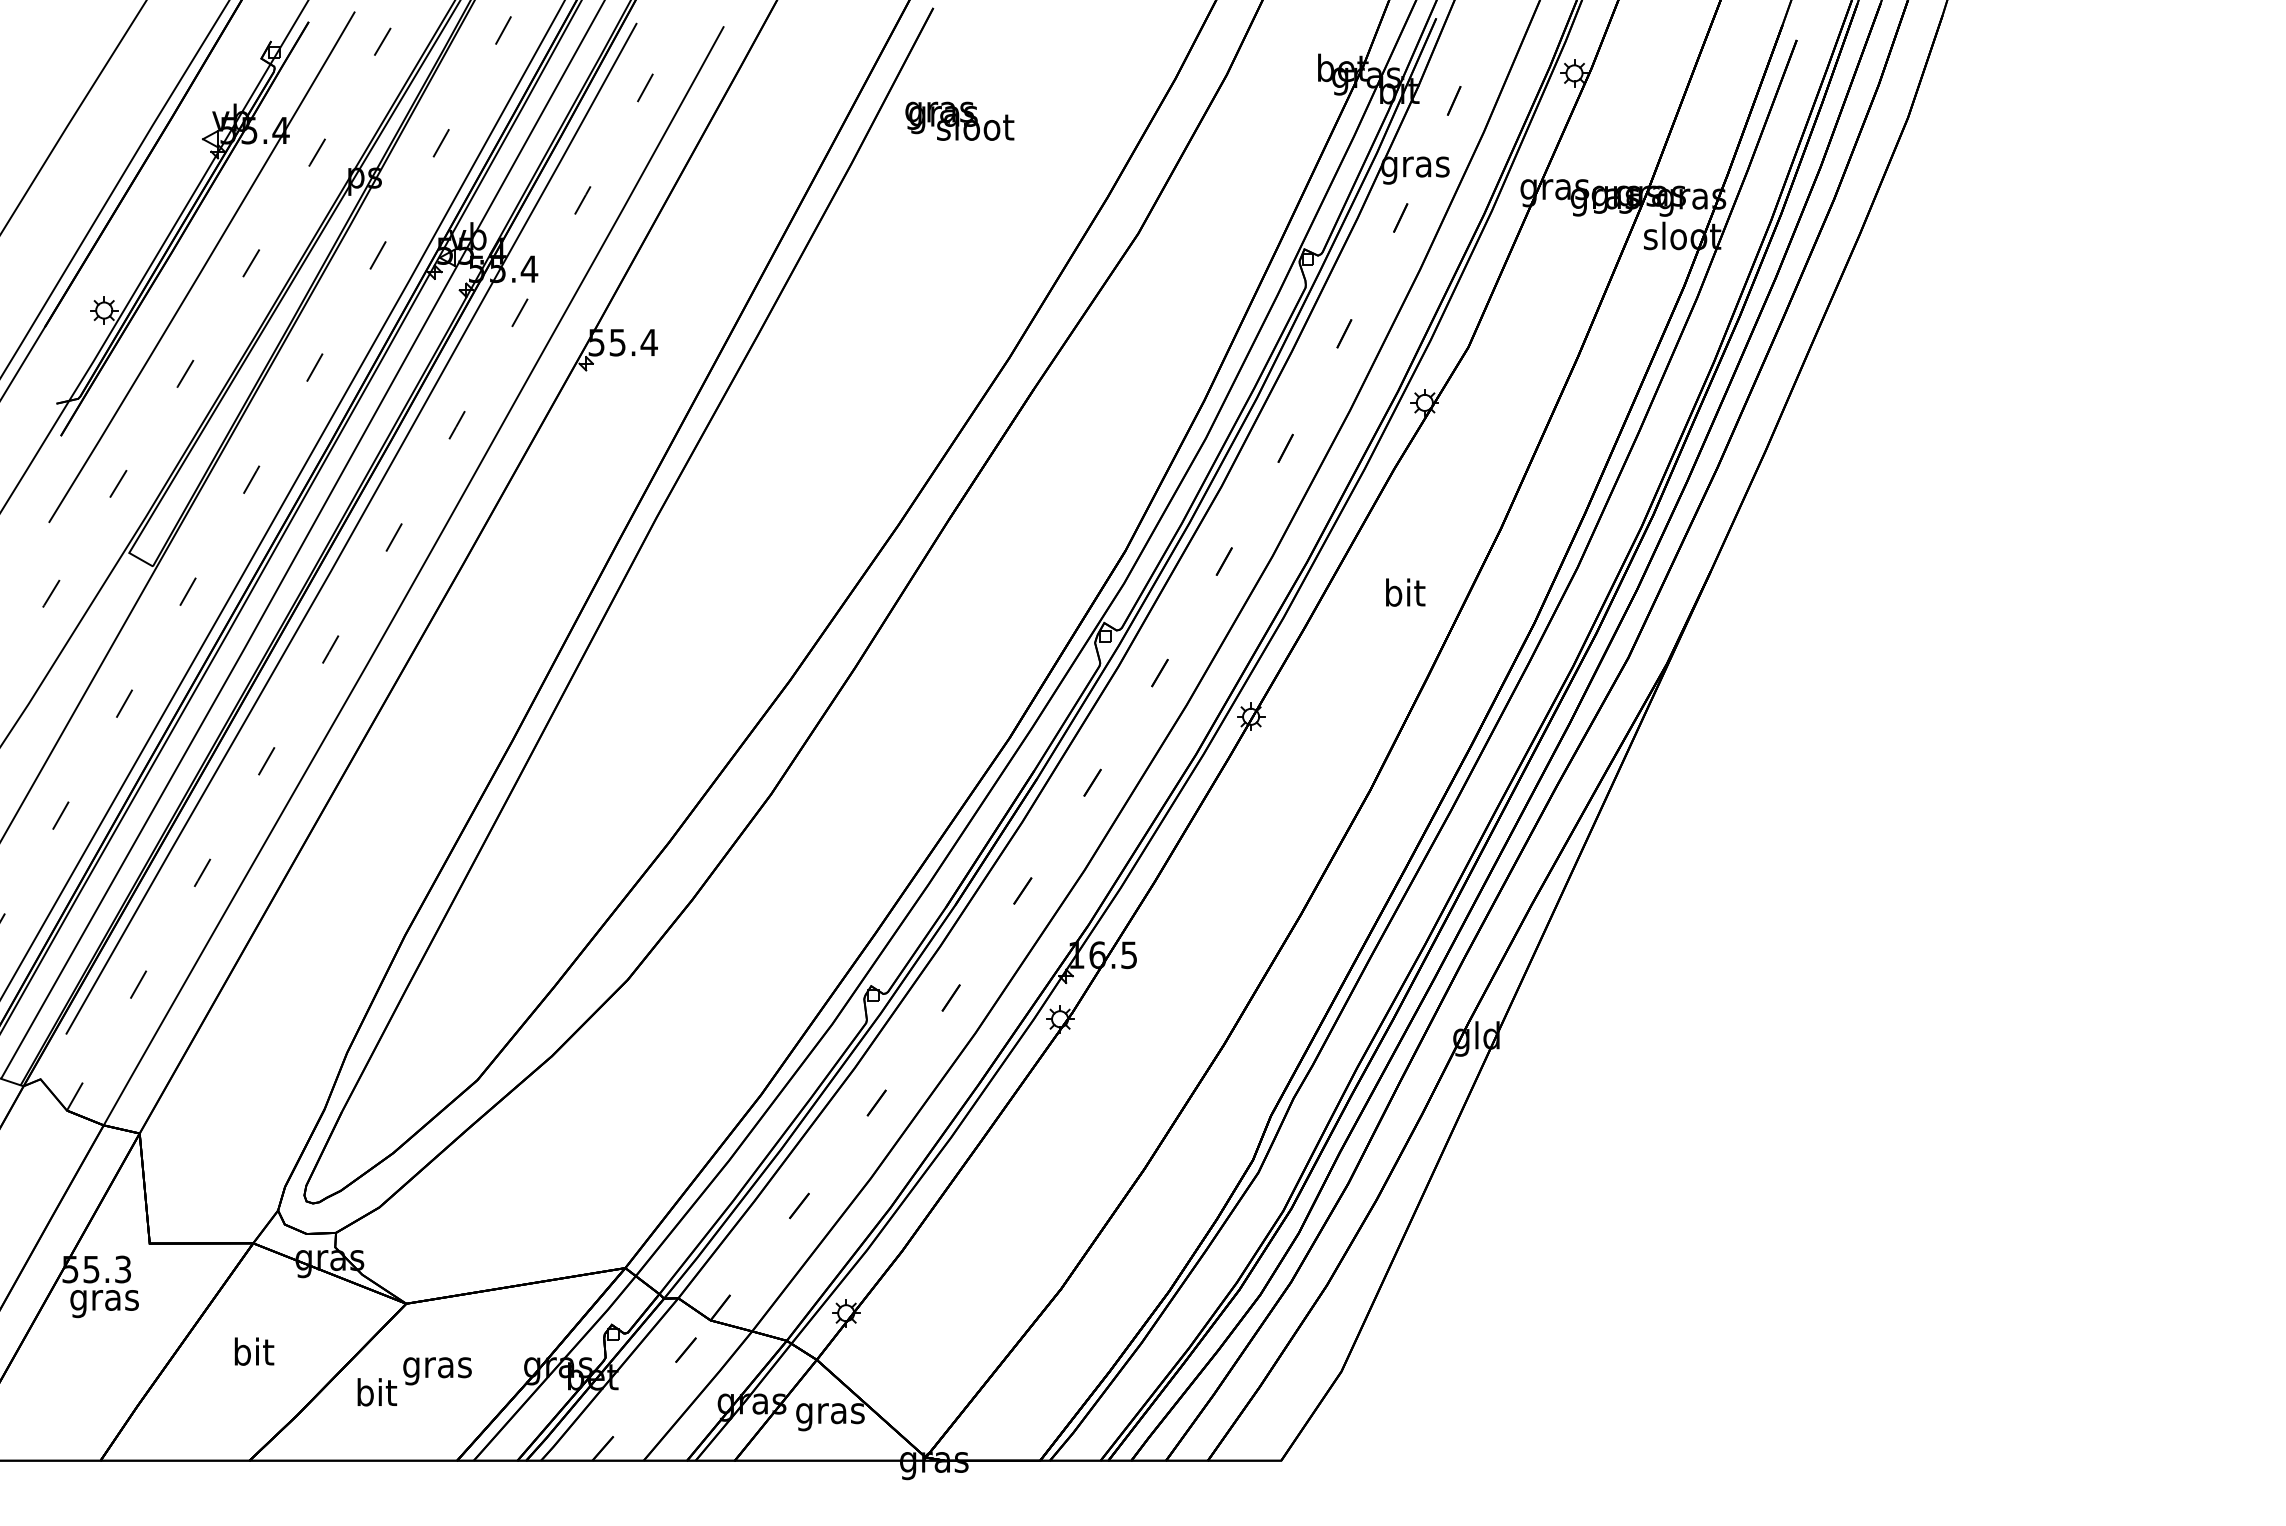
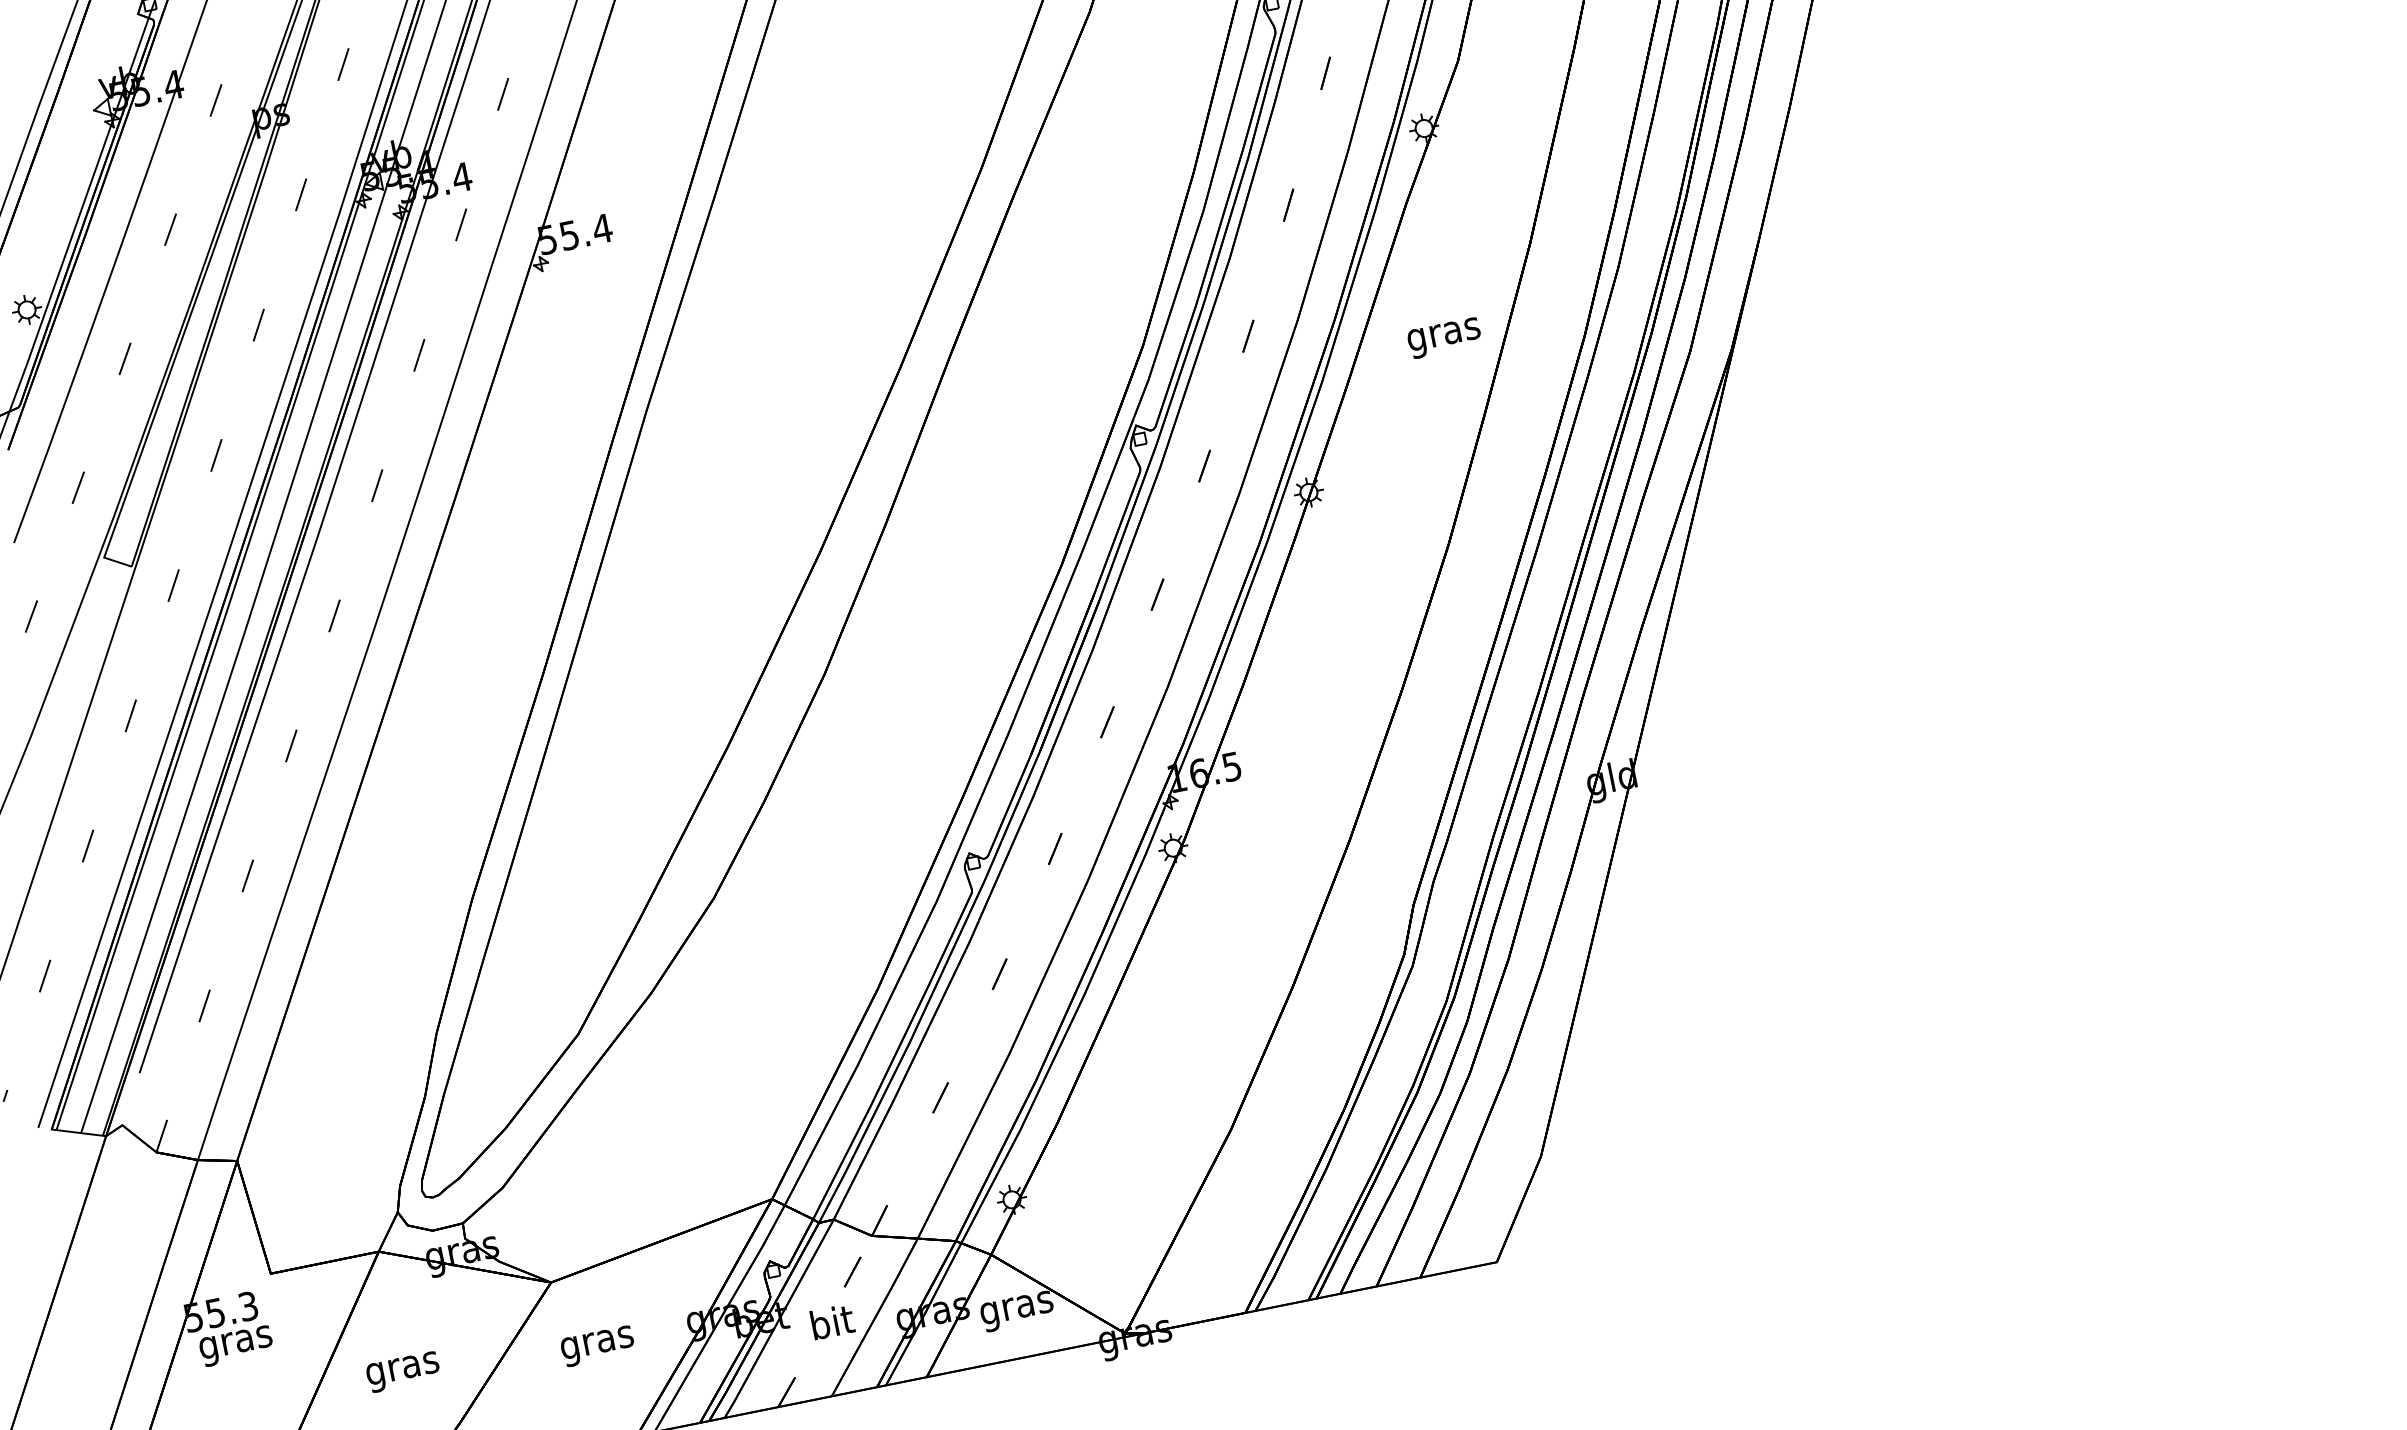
text: (1404, 595) -> (1443, 333), bit -> gras
text: (253, 1354) -> (402, 1367), bit -> gras
text: (377, 1392) -> (832, 1322), moved

